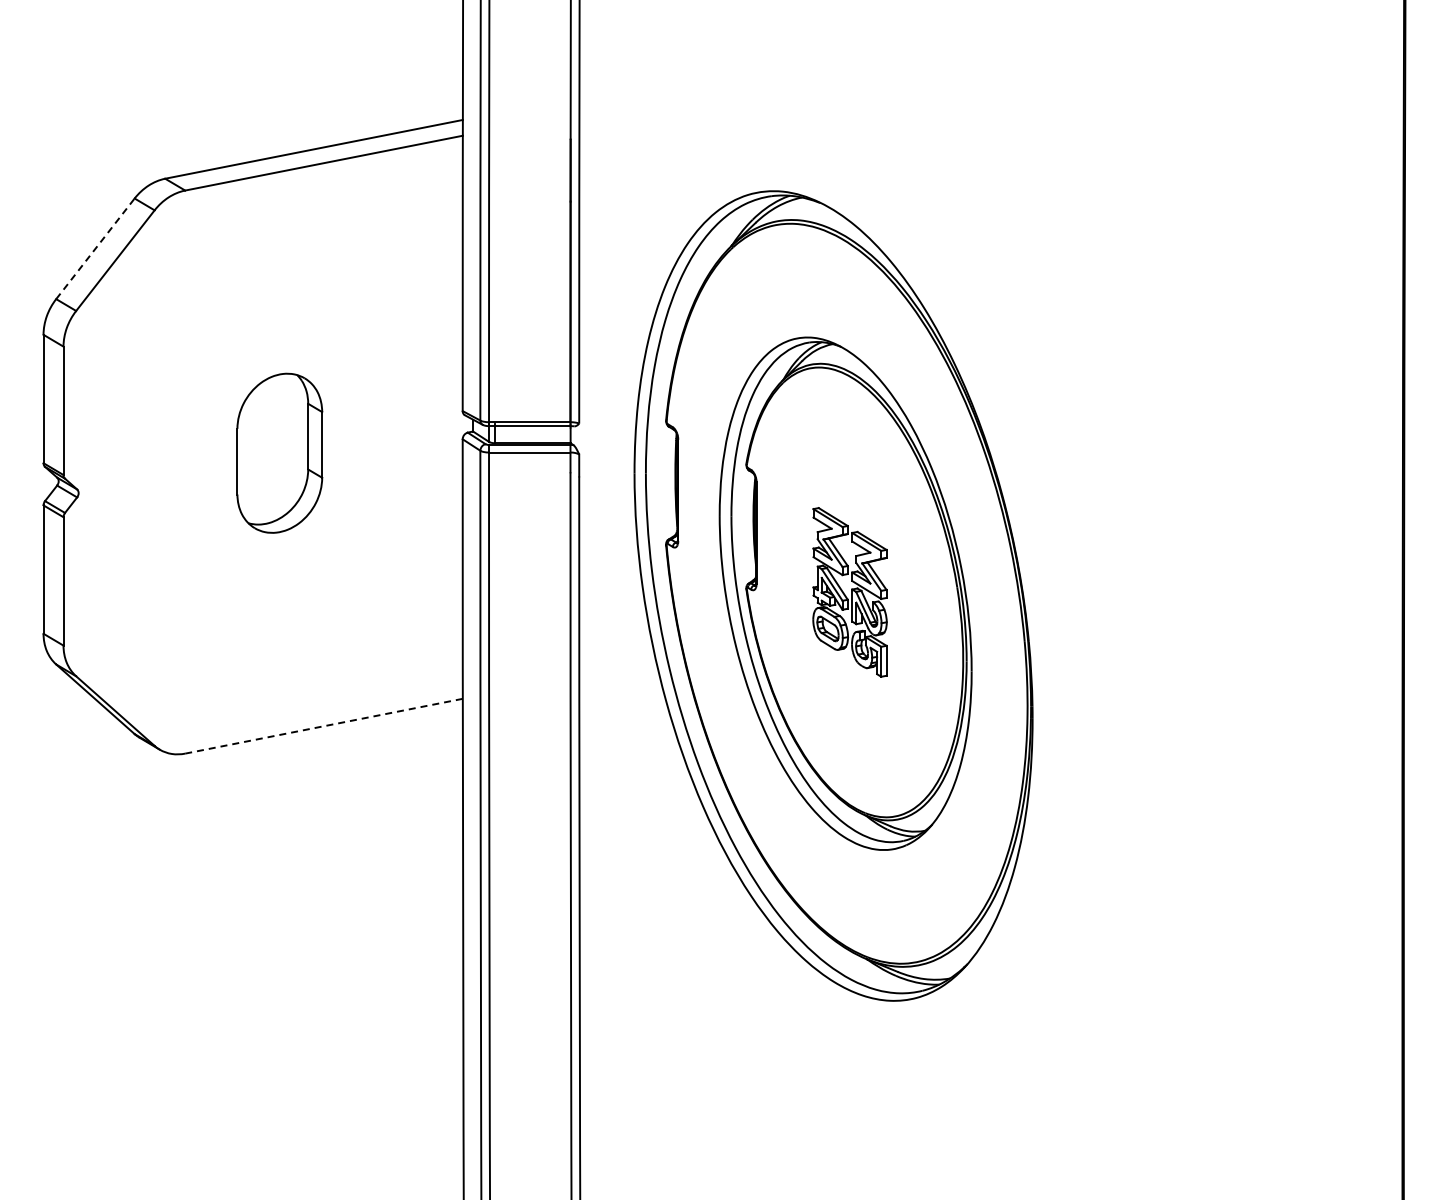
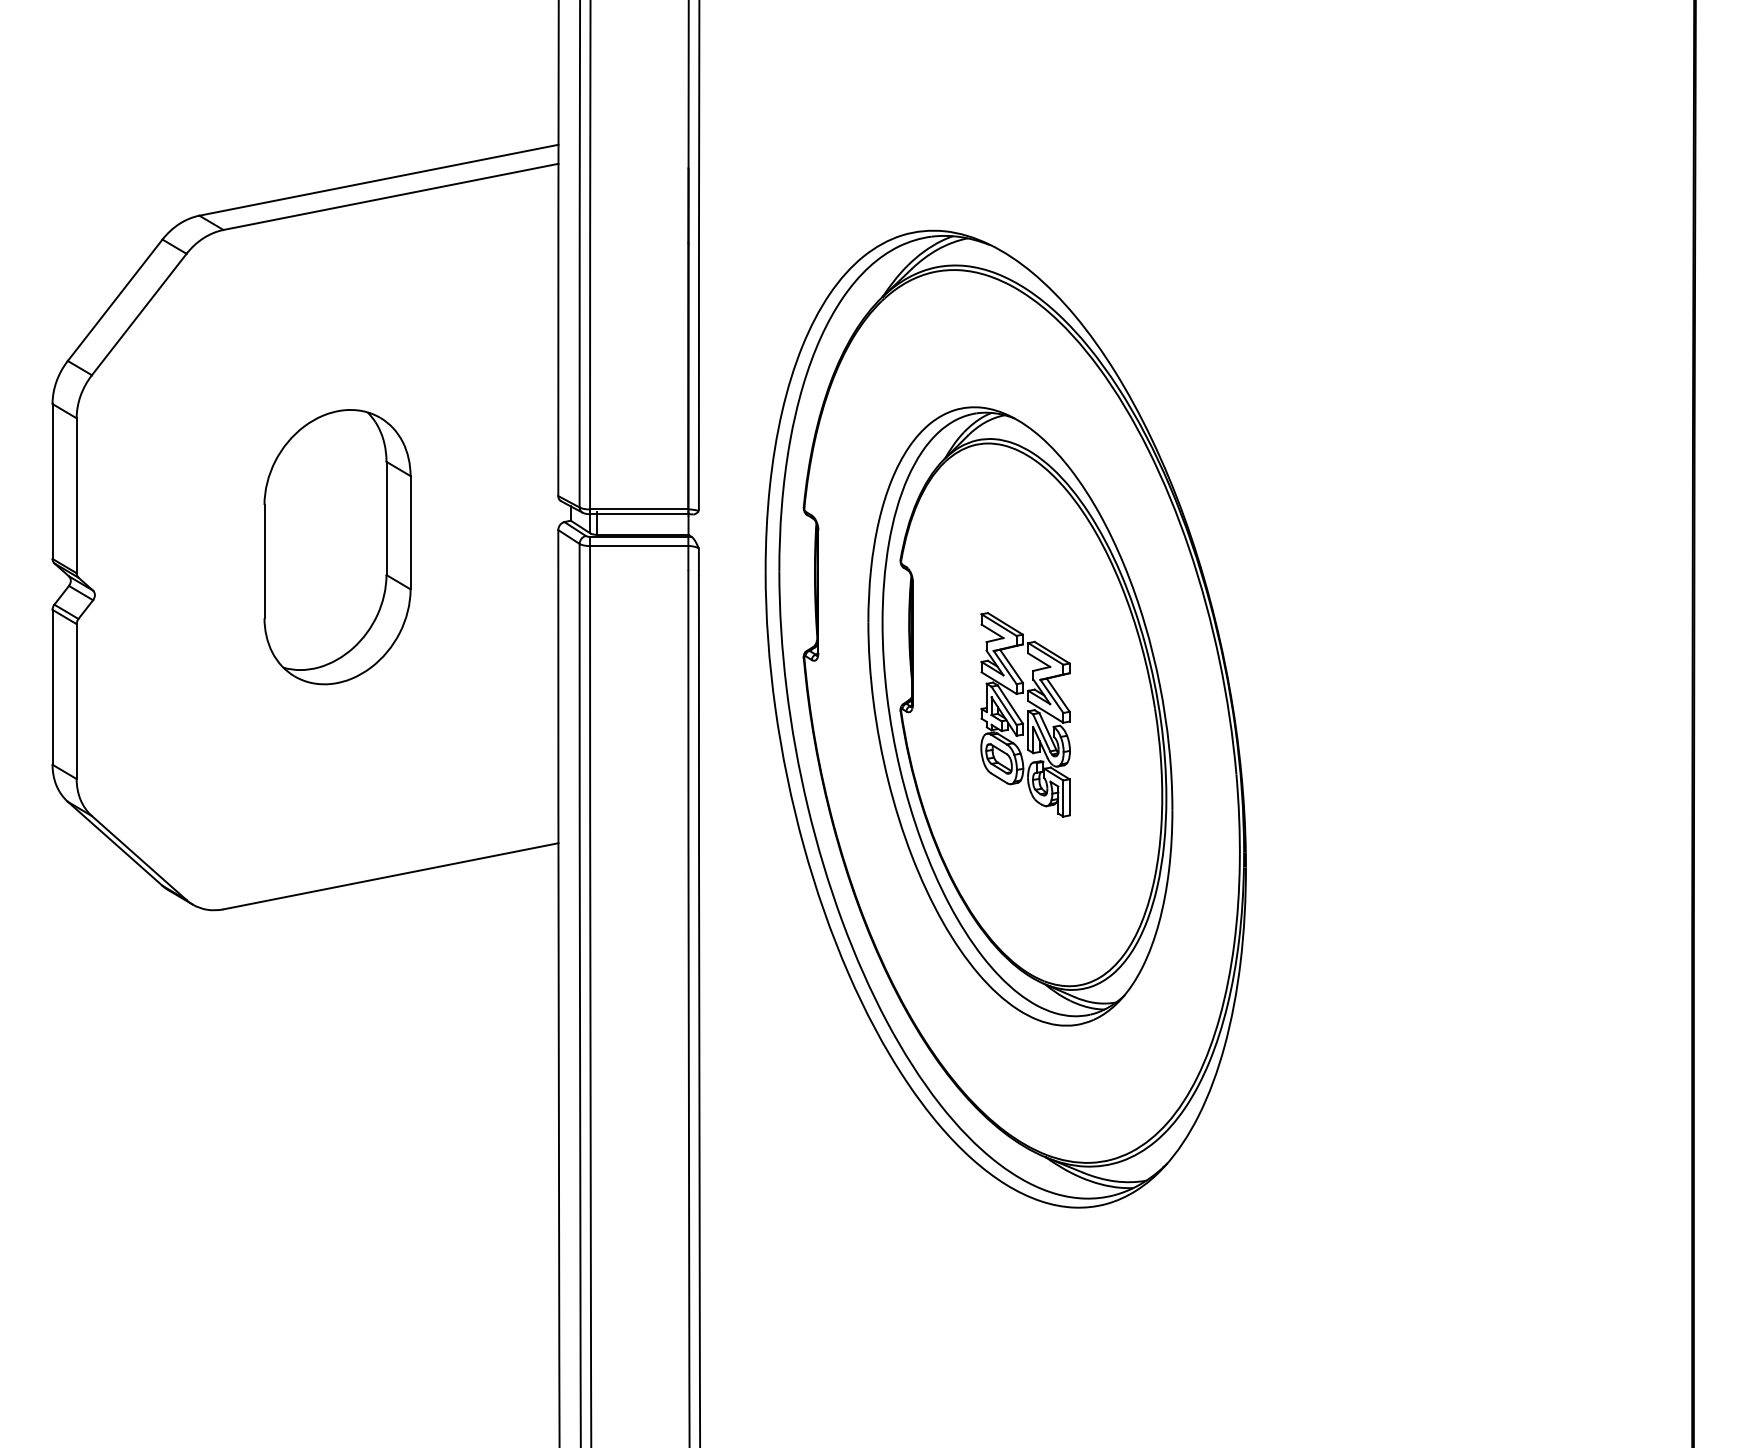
line: (95, 248) -> (115, 299), dashed -> solid
part: (279, 452) -> (337, 546), size x1.43
line: (324, 726) -> (391, 876), dashed -> solid

